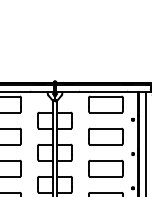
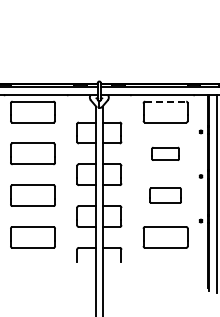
line: (105, 96) -> (165, 101), solid -> dashed
part: (105, 136) -> (165, 153), size x0.6
part: (105, 168) -> (165, 195), size x0.7

